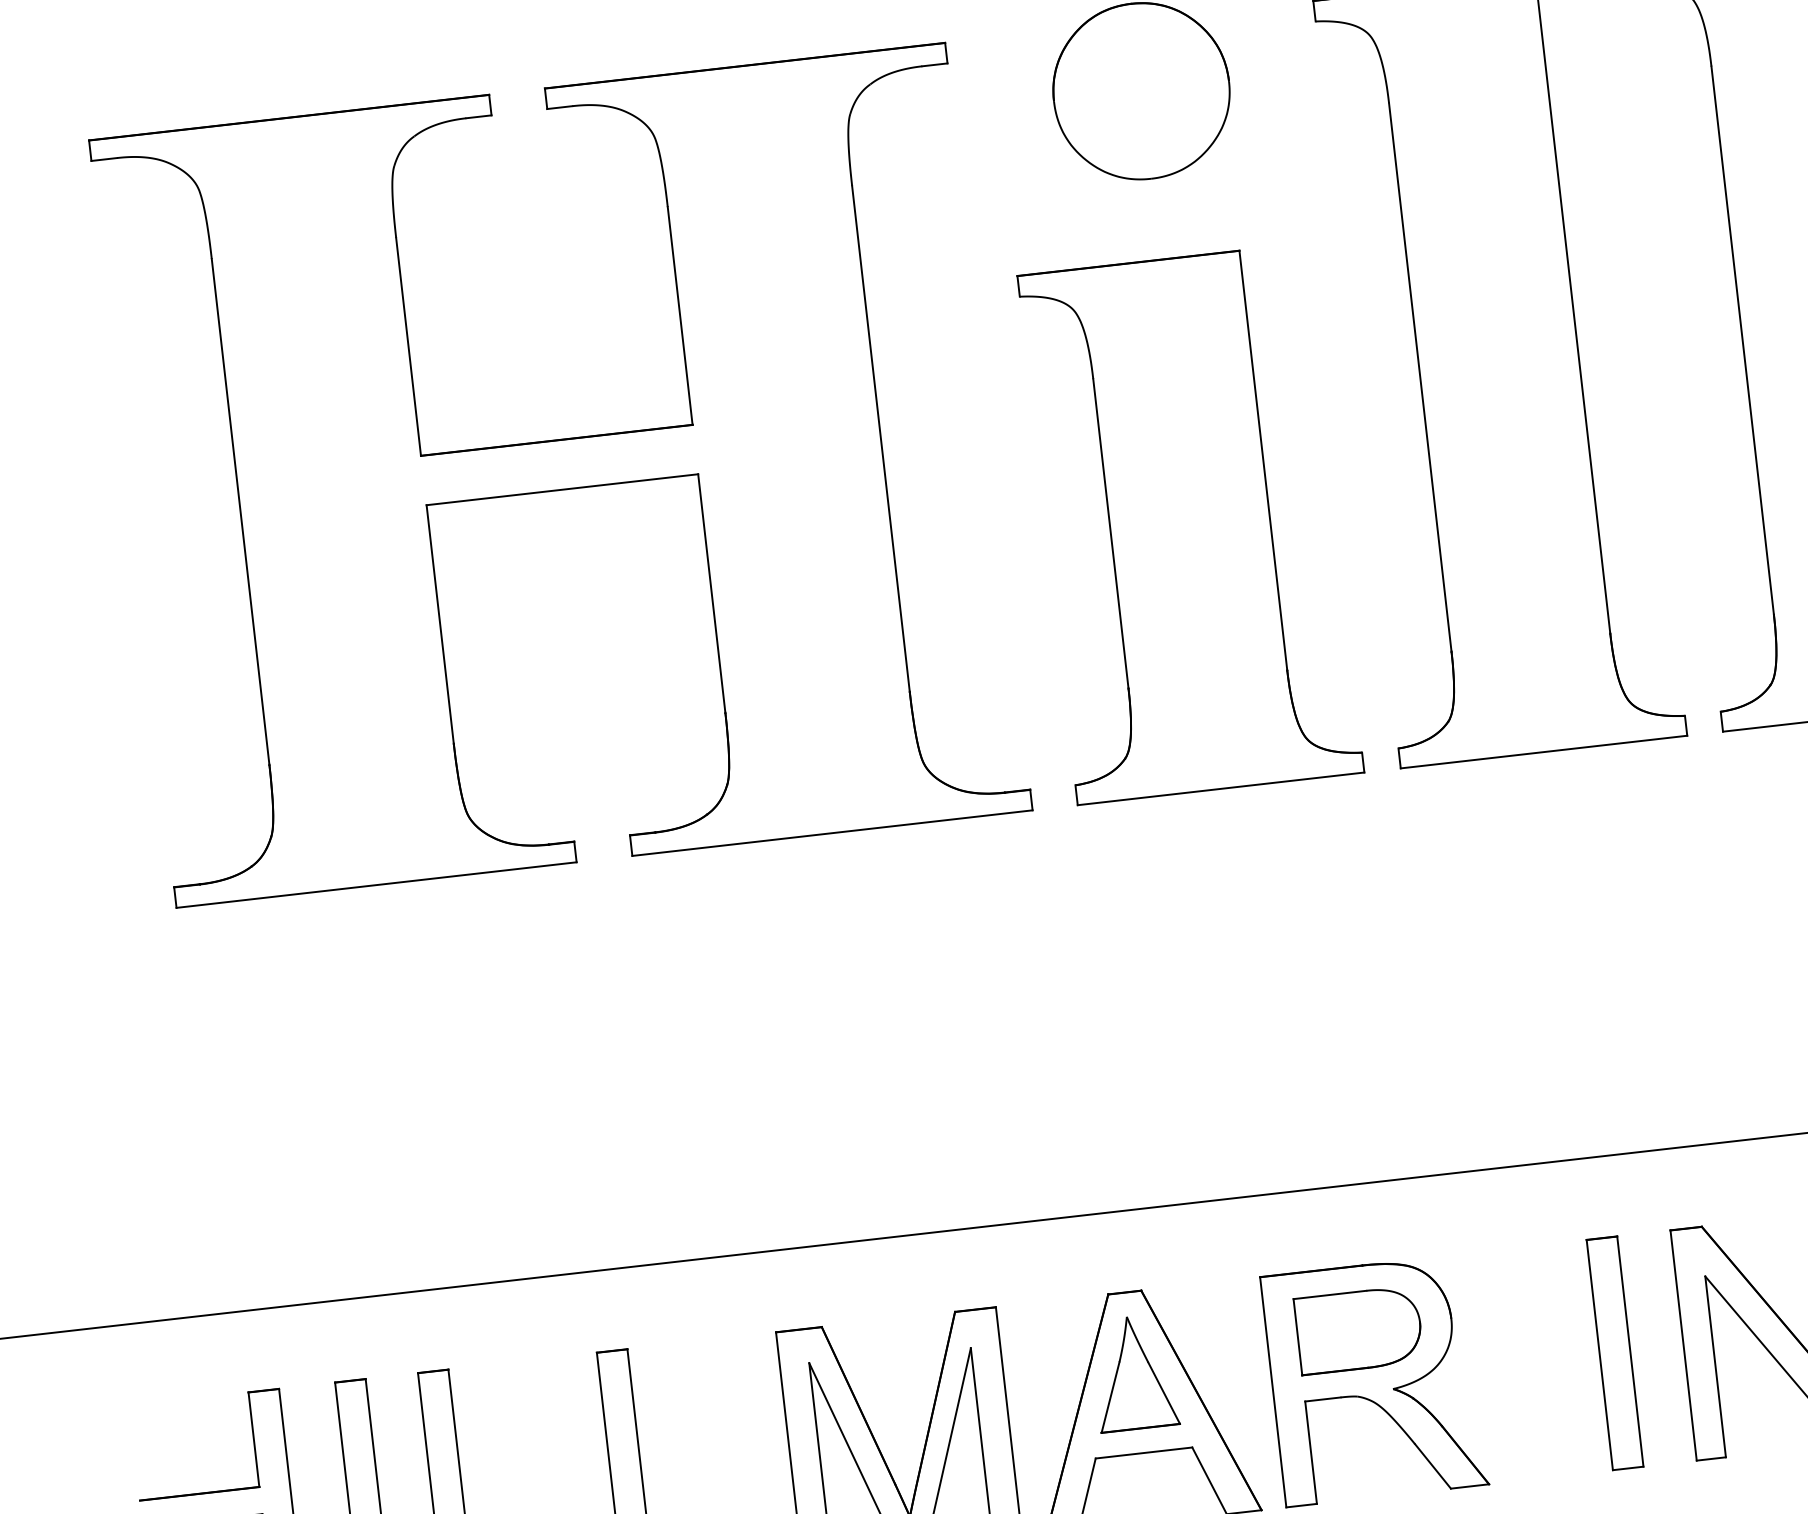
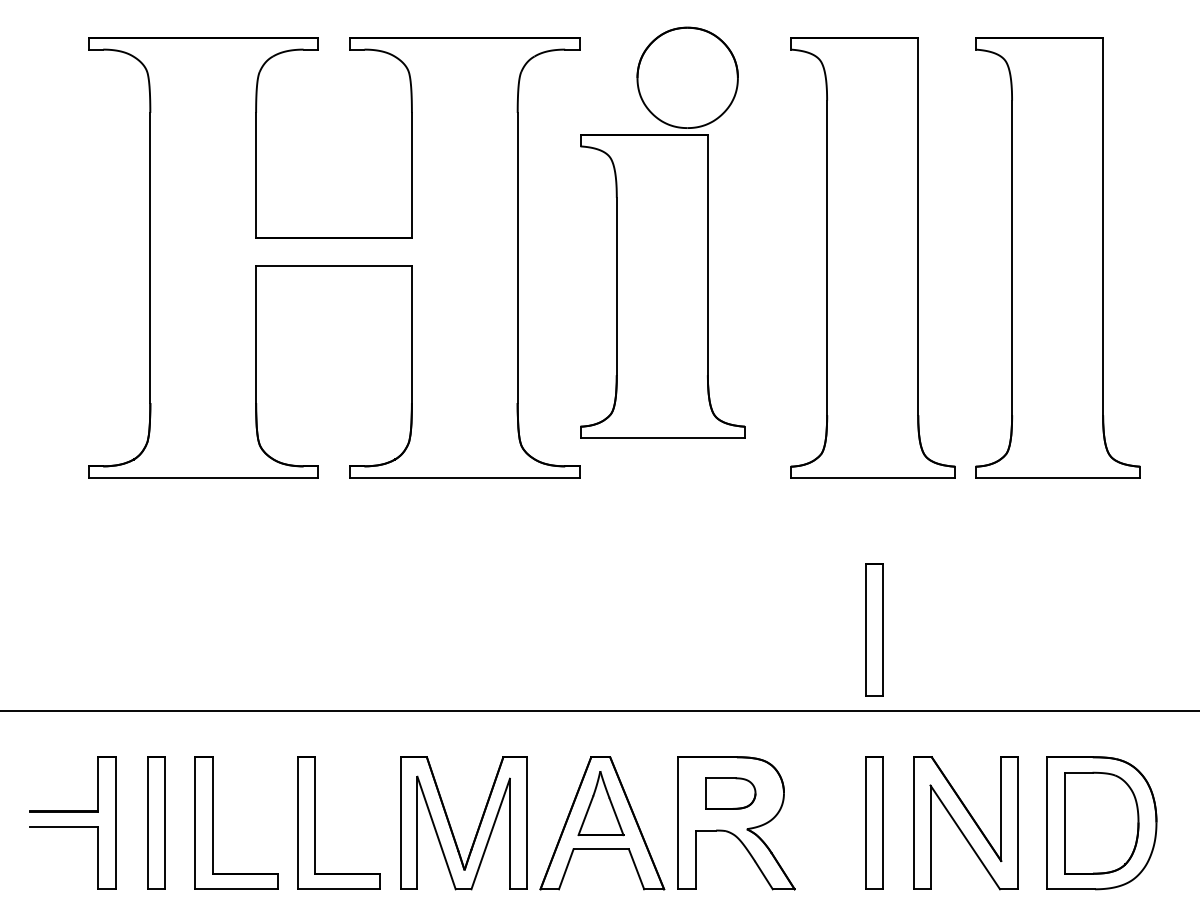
part: (1190, 524) -> (662, 286), moved
part: (1576, 1015) -> (874, 629), added
part: (1358, 1330) -> (730, 793), size x0.7

